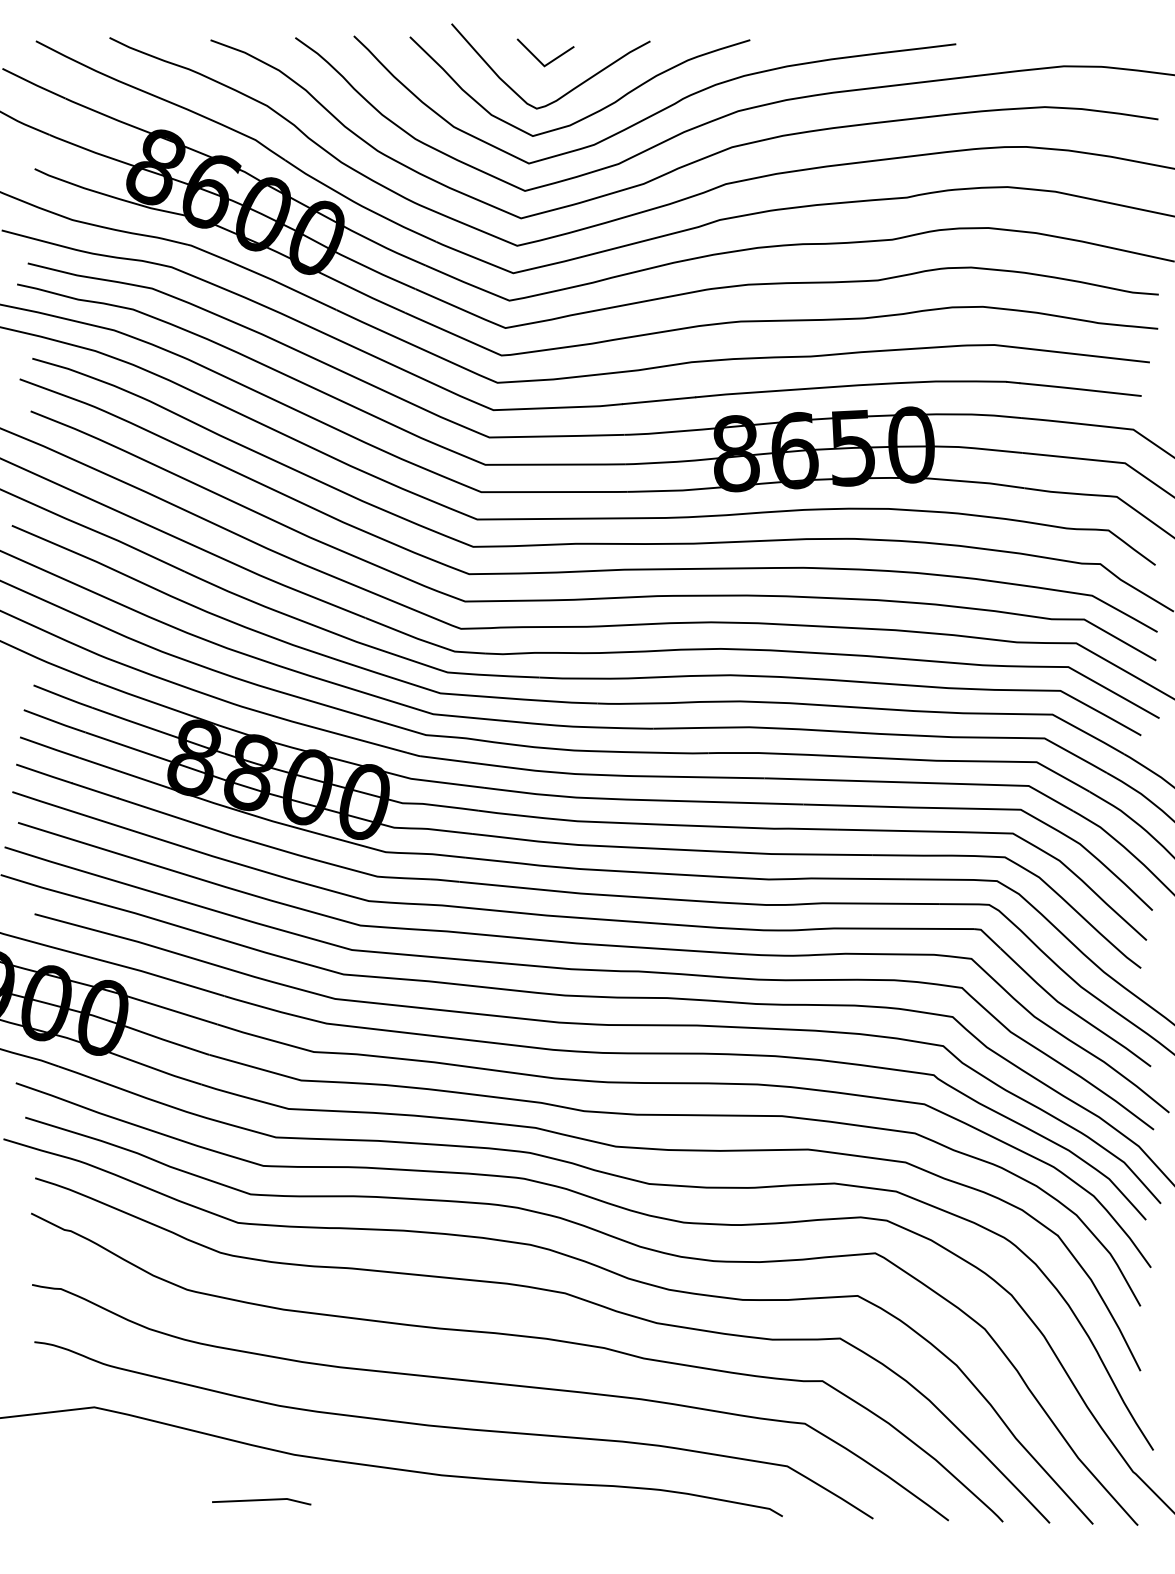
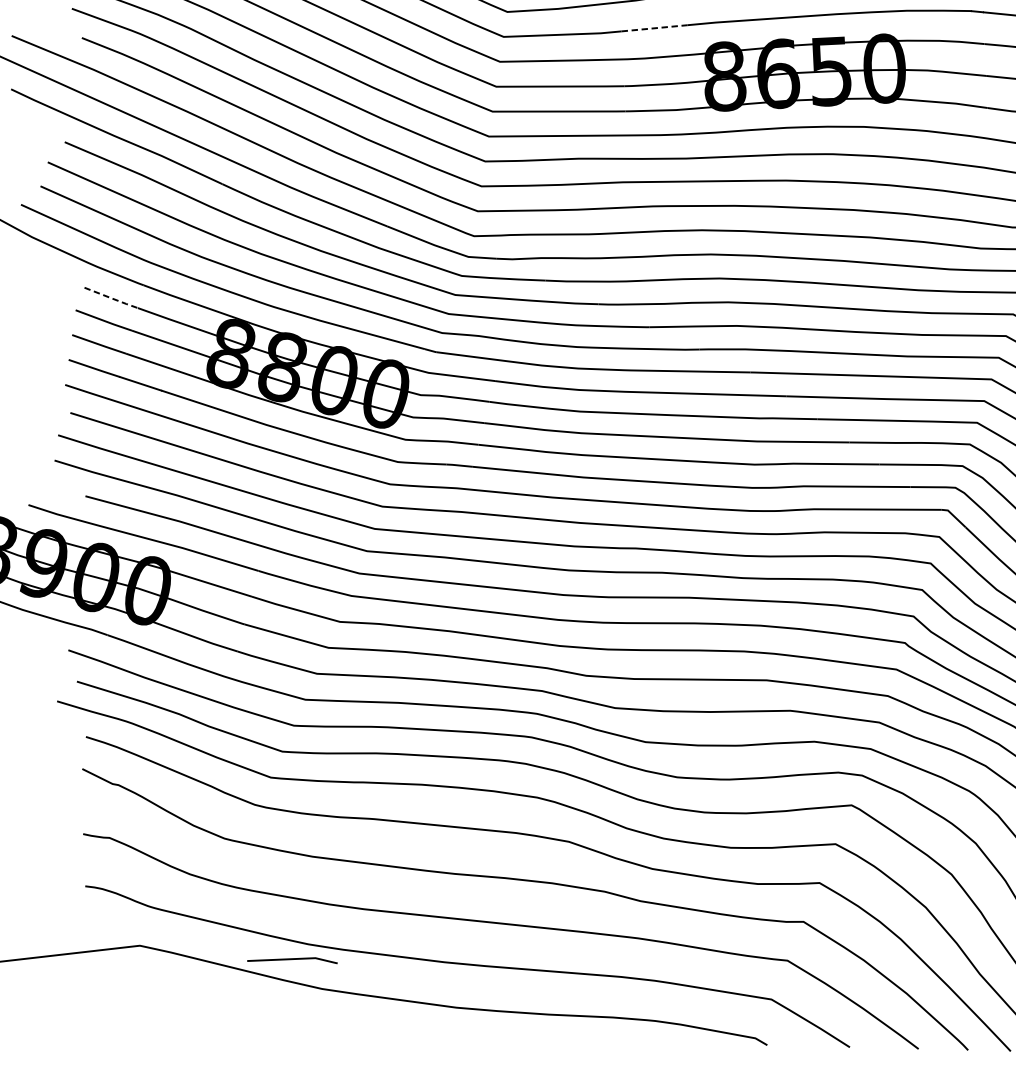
line: (659, 400) -> (654, 28), solid -> dashed
line: (62, 696) -> (110, 297), solid -> dashed
line: (261, 1500) -> (292, 959), moved

